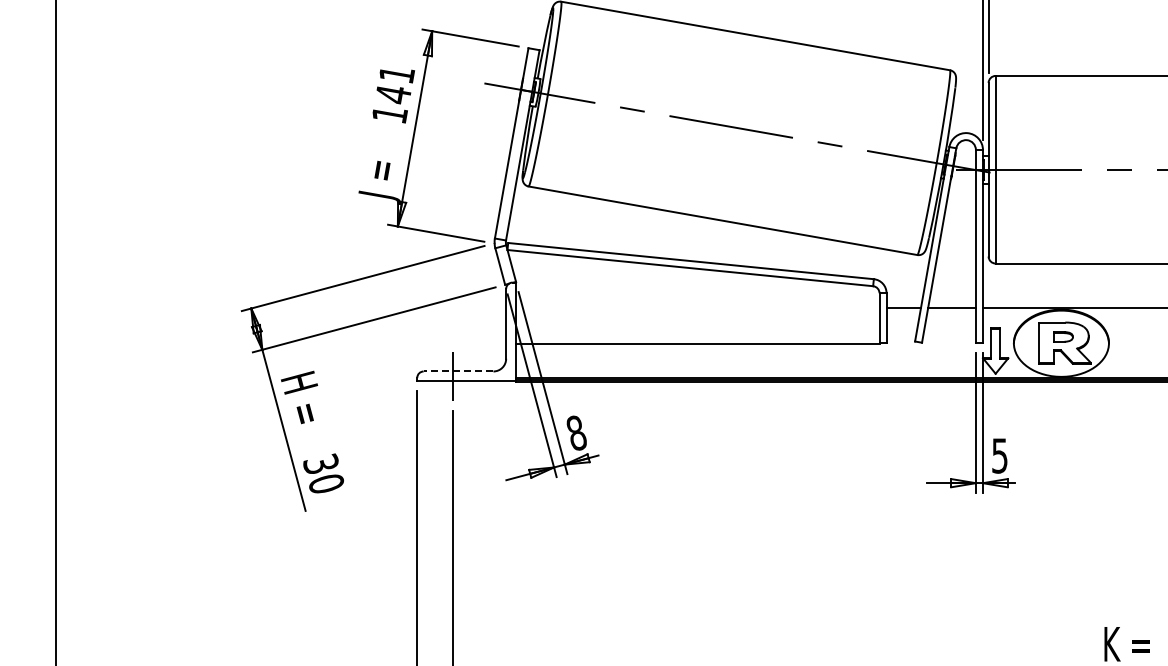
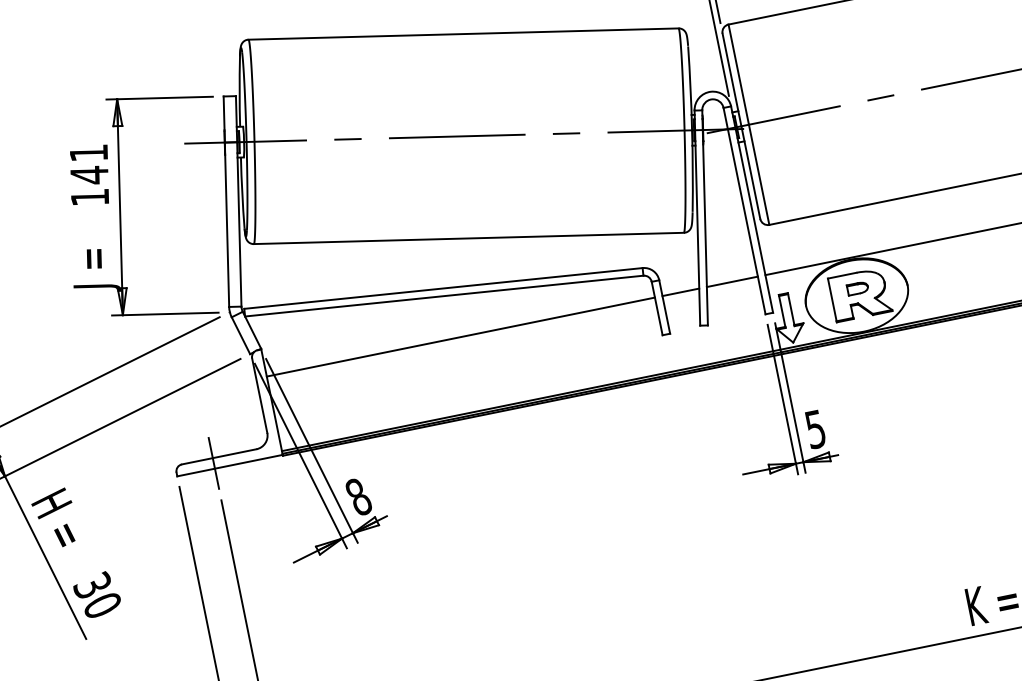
line: (697, 344) -> (460, 337), moved
line: (458, 371) -> (219, 456), dashed -> solid

